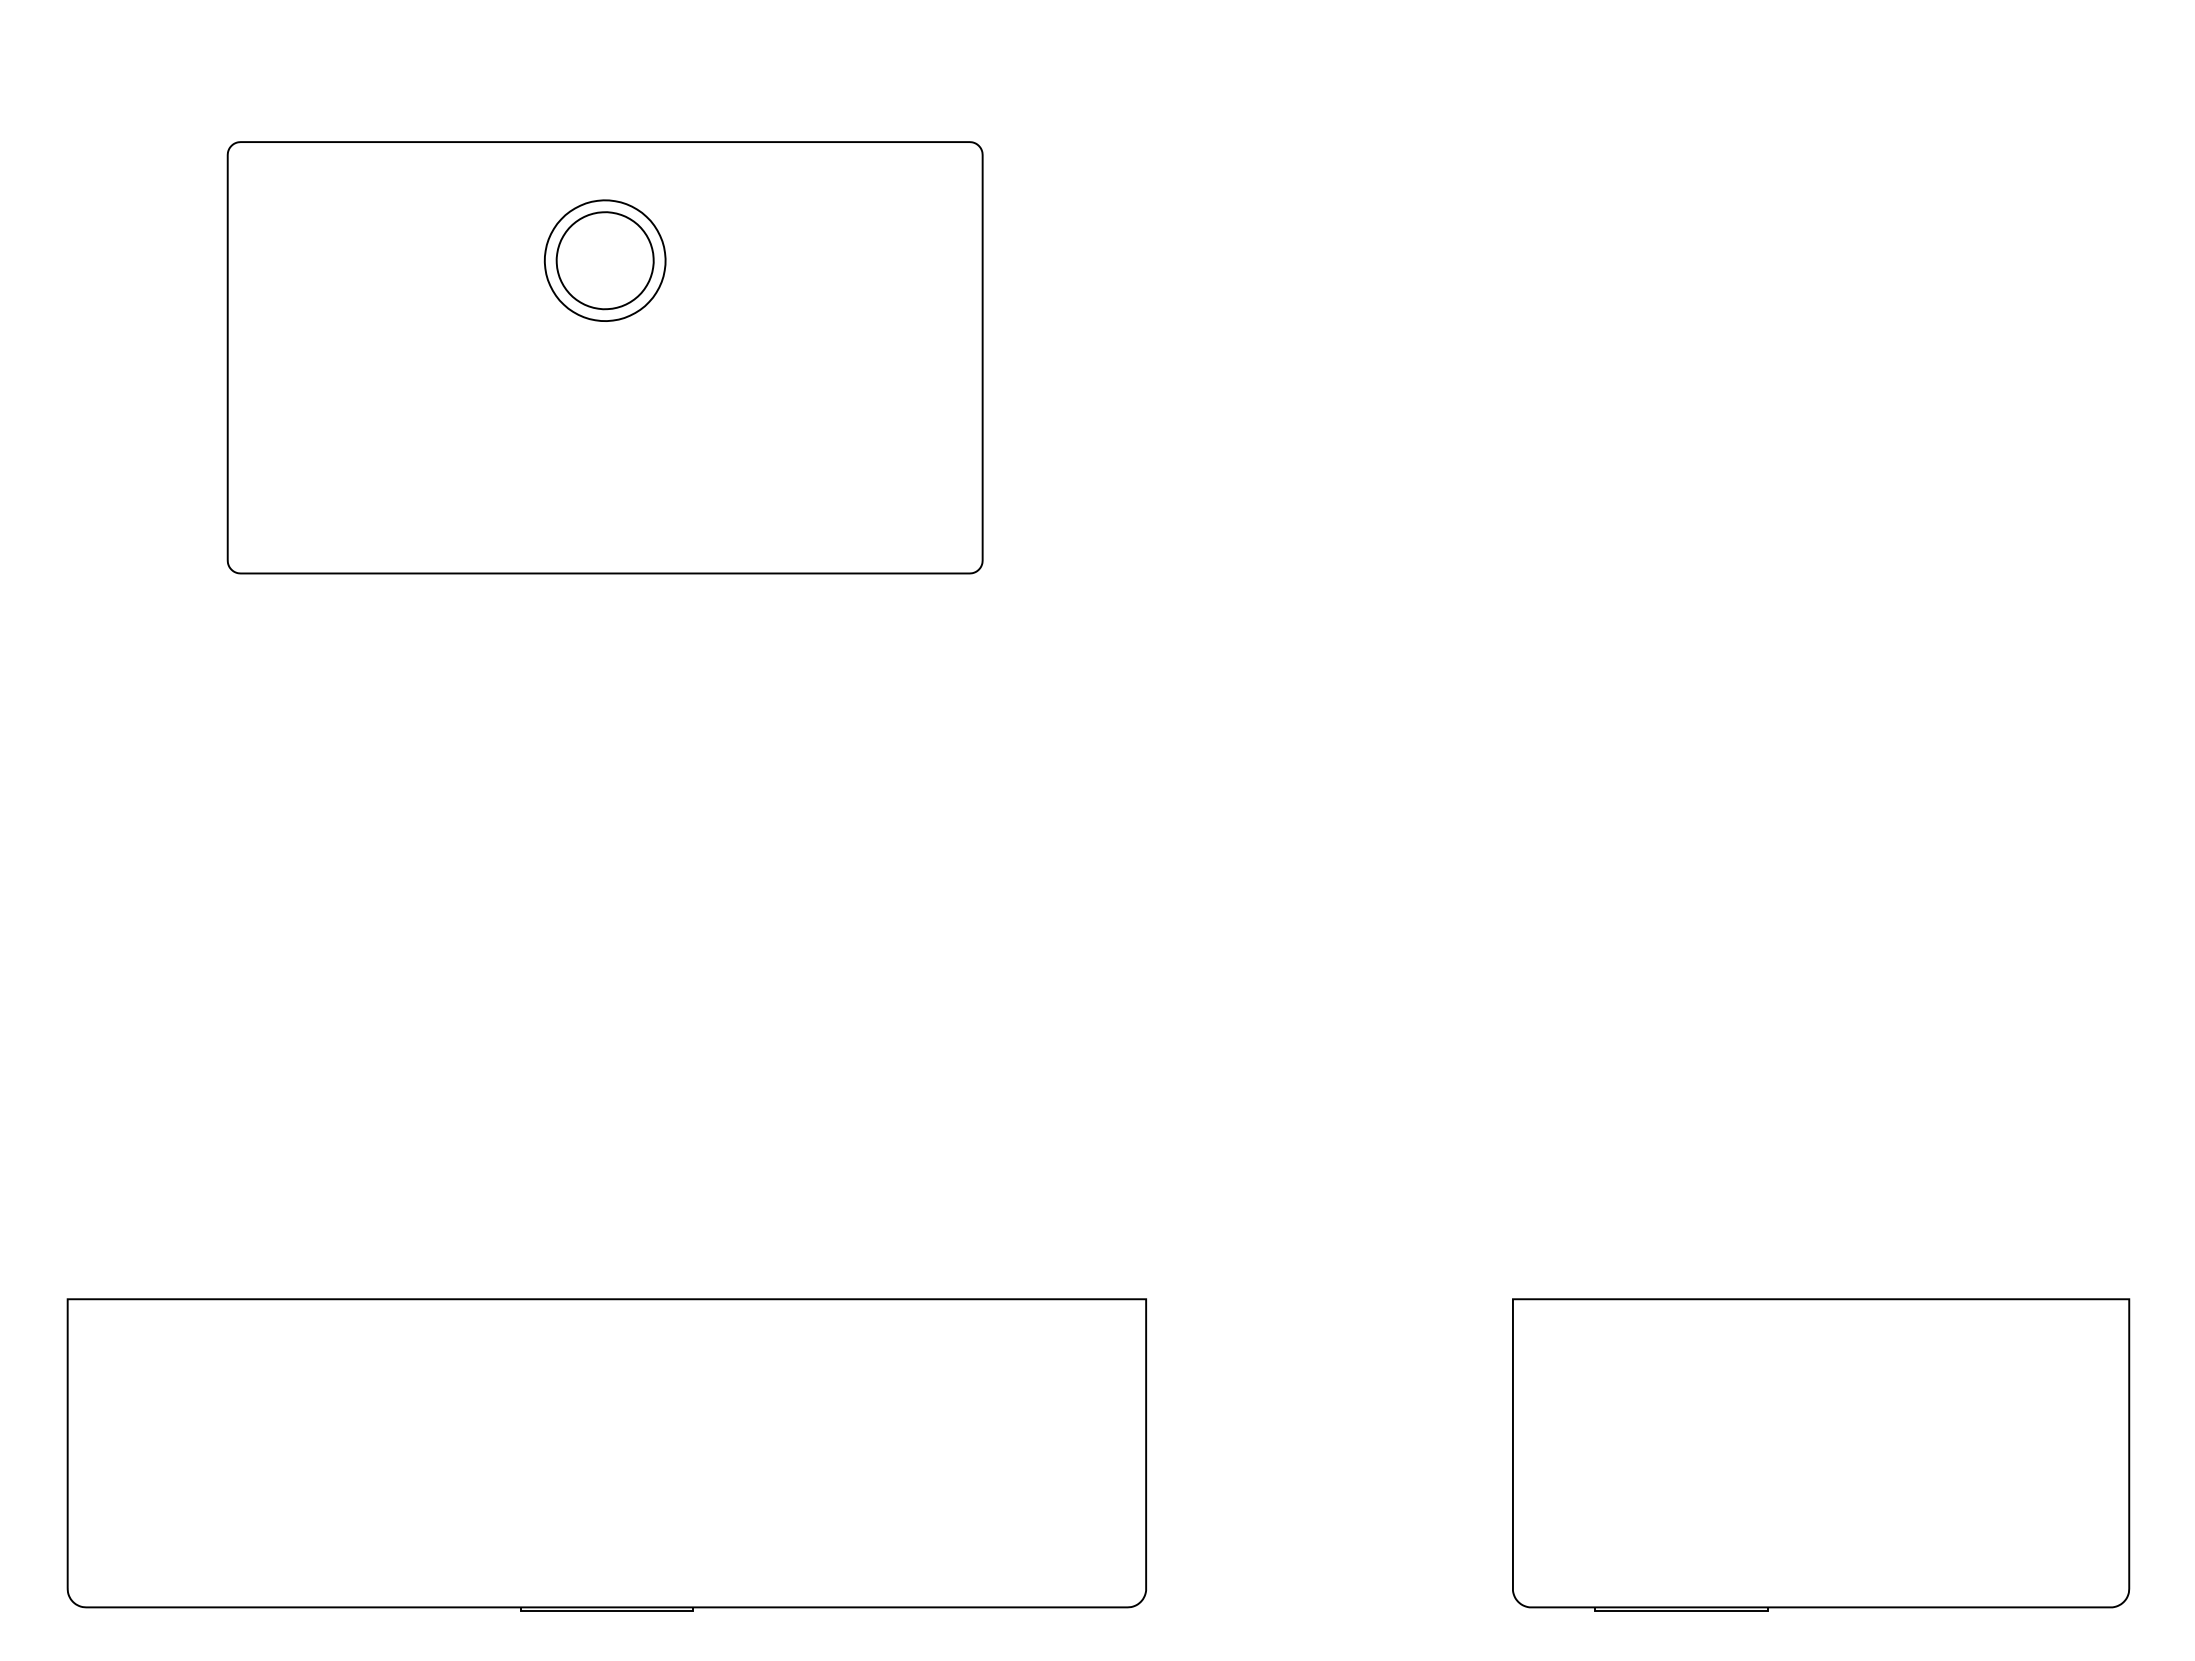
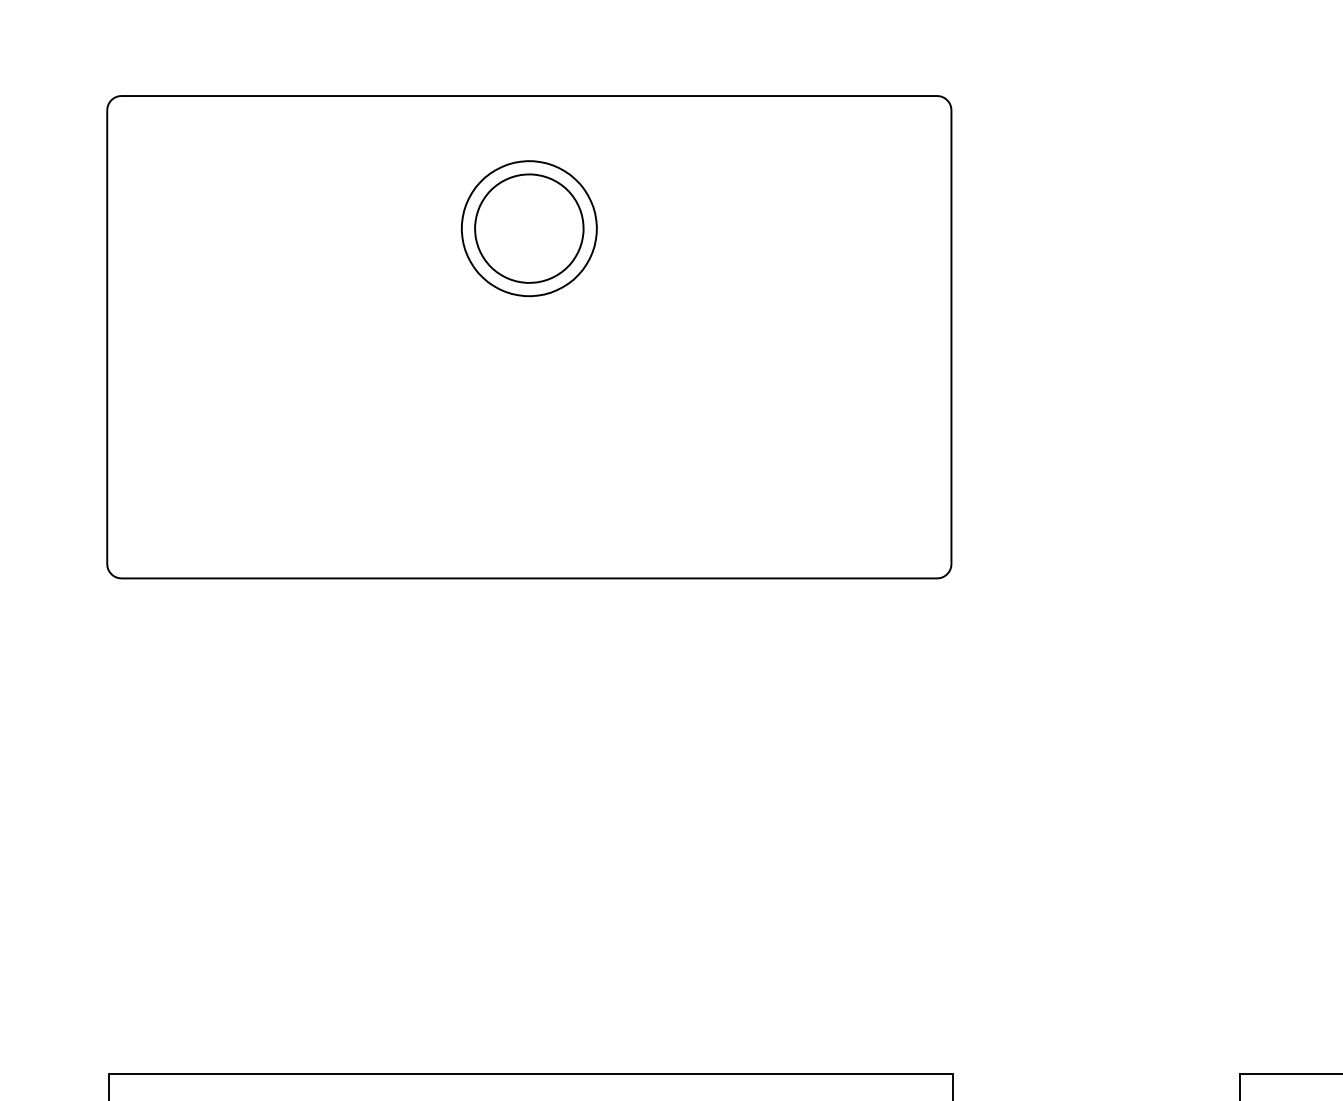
part: (605, 357) -> (529, 336), size x1.43

